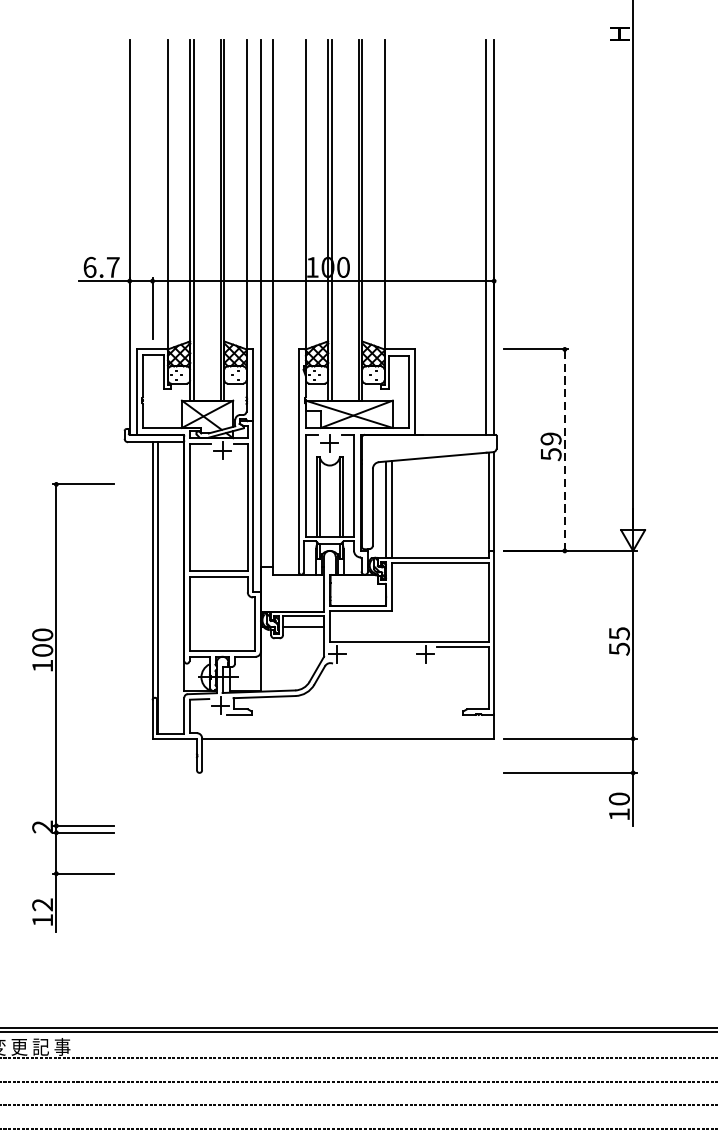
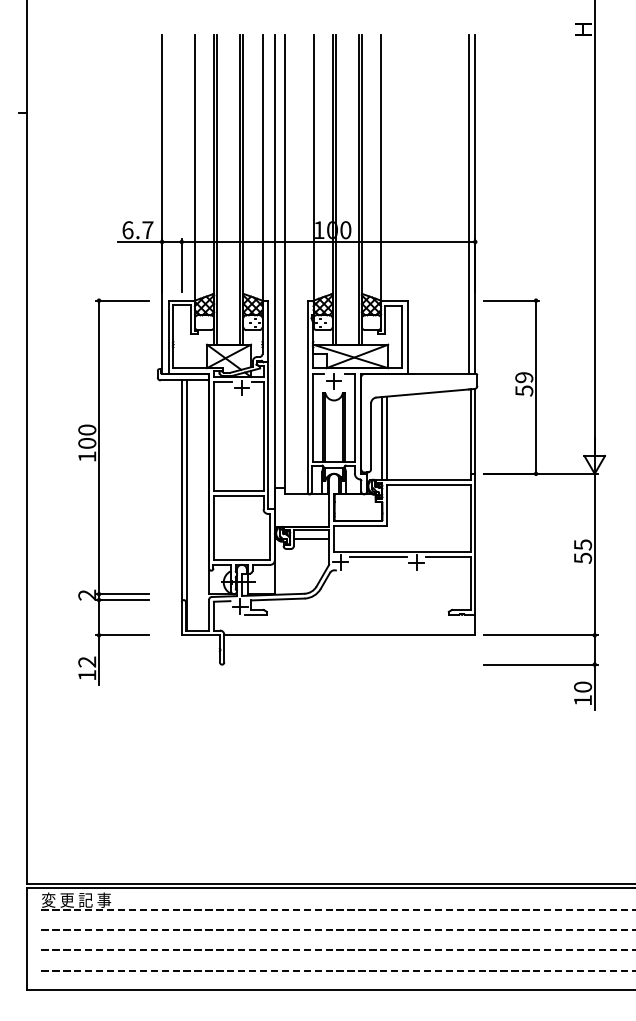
line: (565, 450) -> (536, 387), dashed -> solid
line: (381, 647) -> (378, 556), added
part: (56, 706) -> (99, 491), moved

